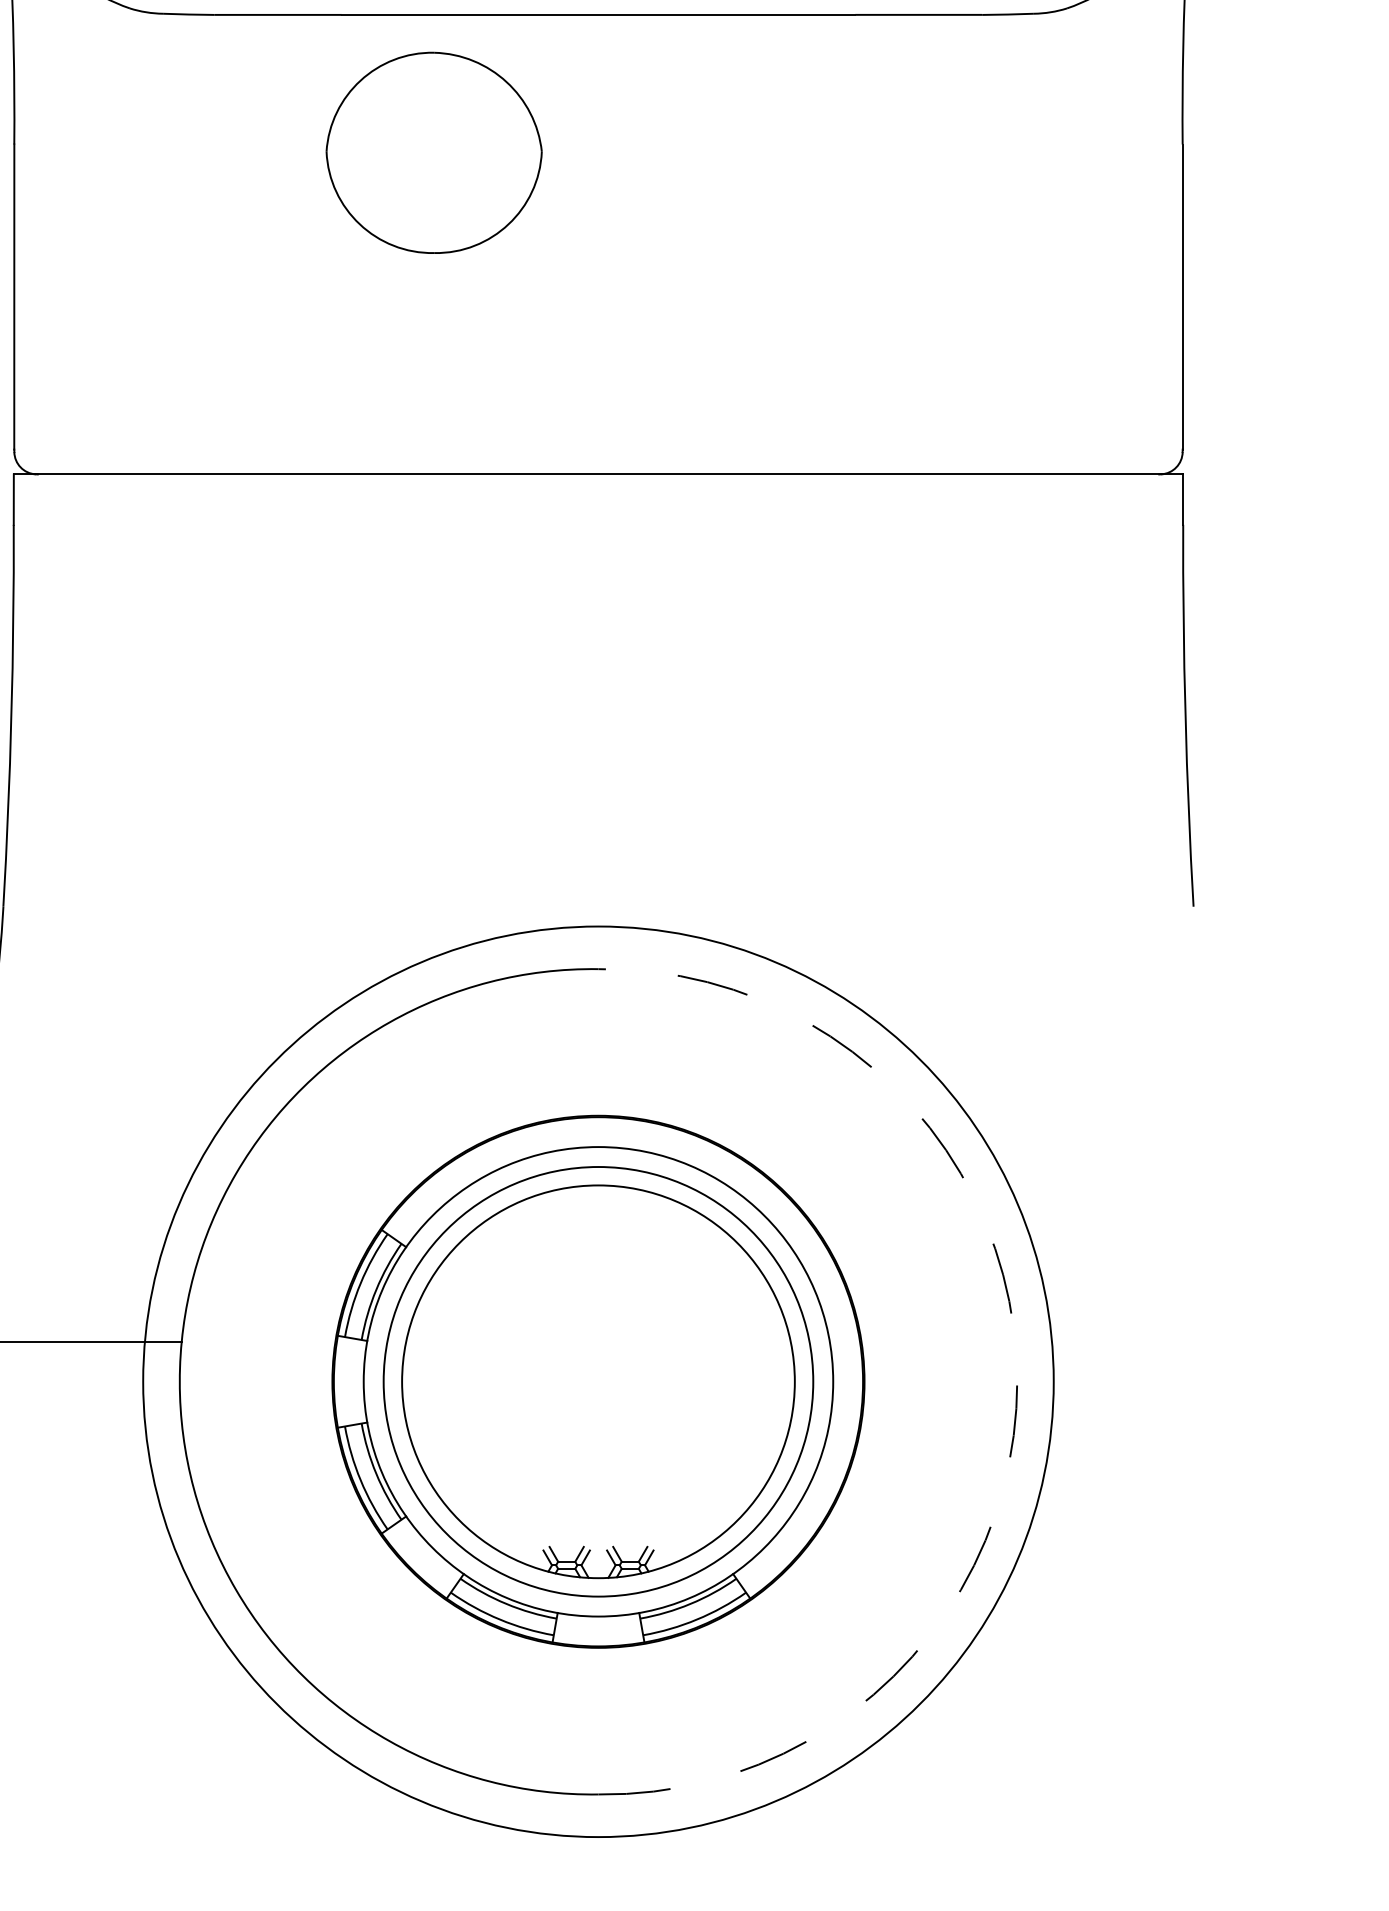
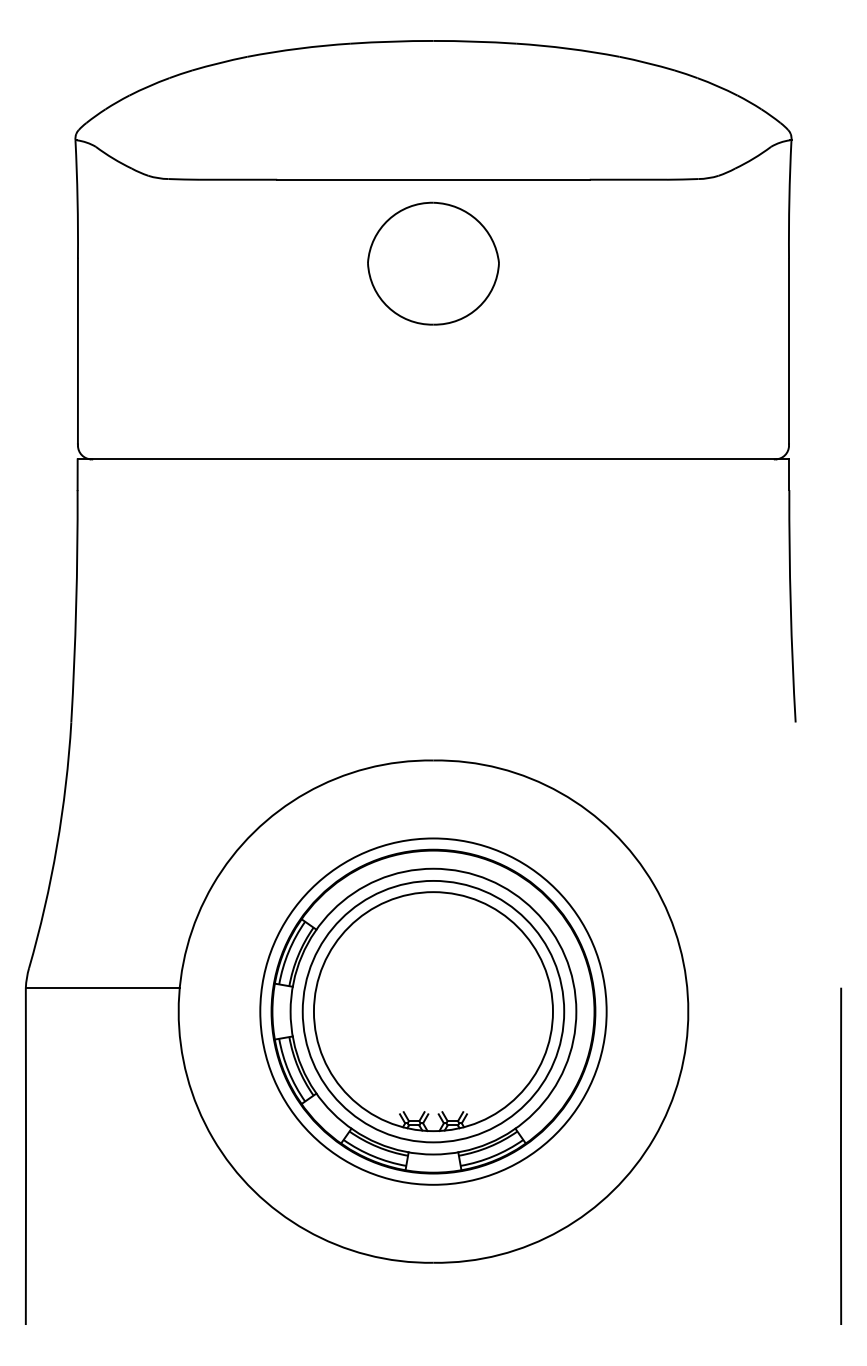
part: (434, 152) -> (433, 263), moved
circle: (598, 1381) -> (433, 1011), size x0.62
arc: (1017, 1381) -> (688, 1011), dashed -> solid
line: (1268, 1618) -> (841, 1155), added

